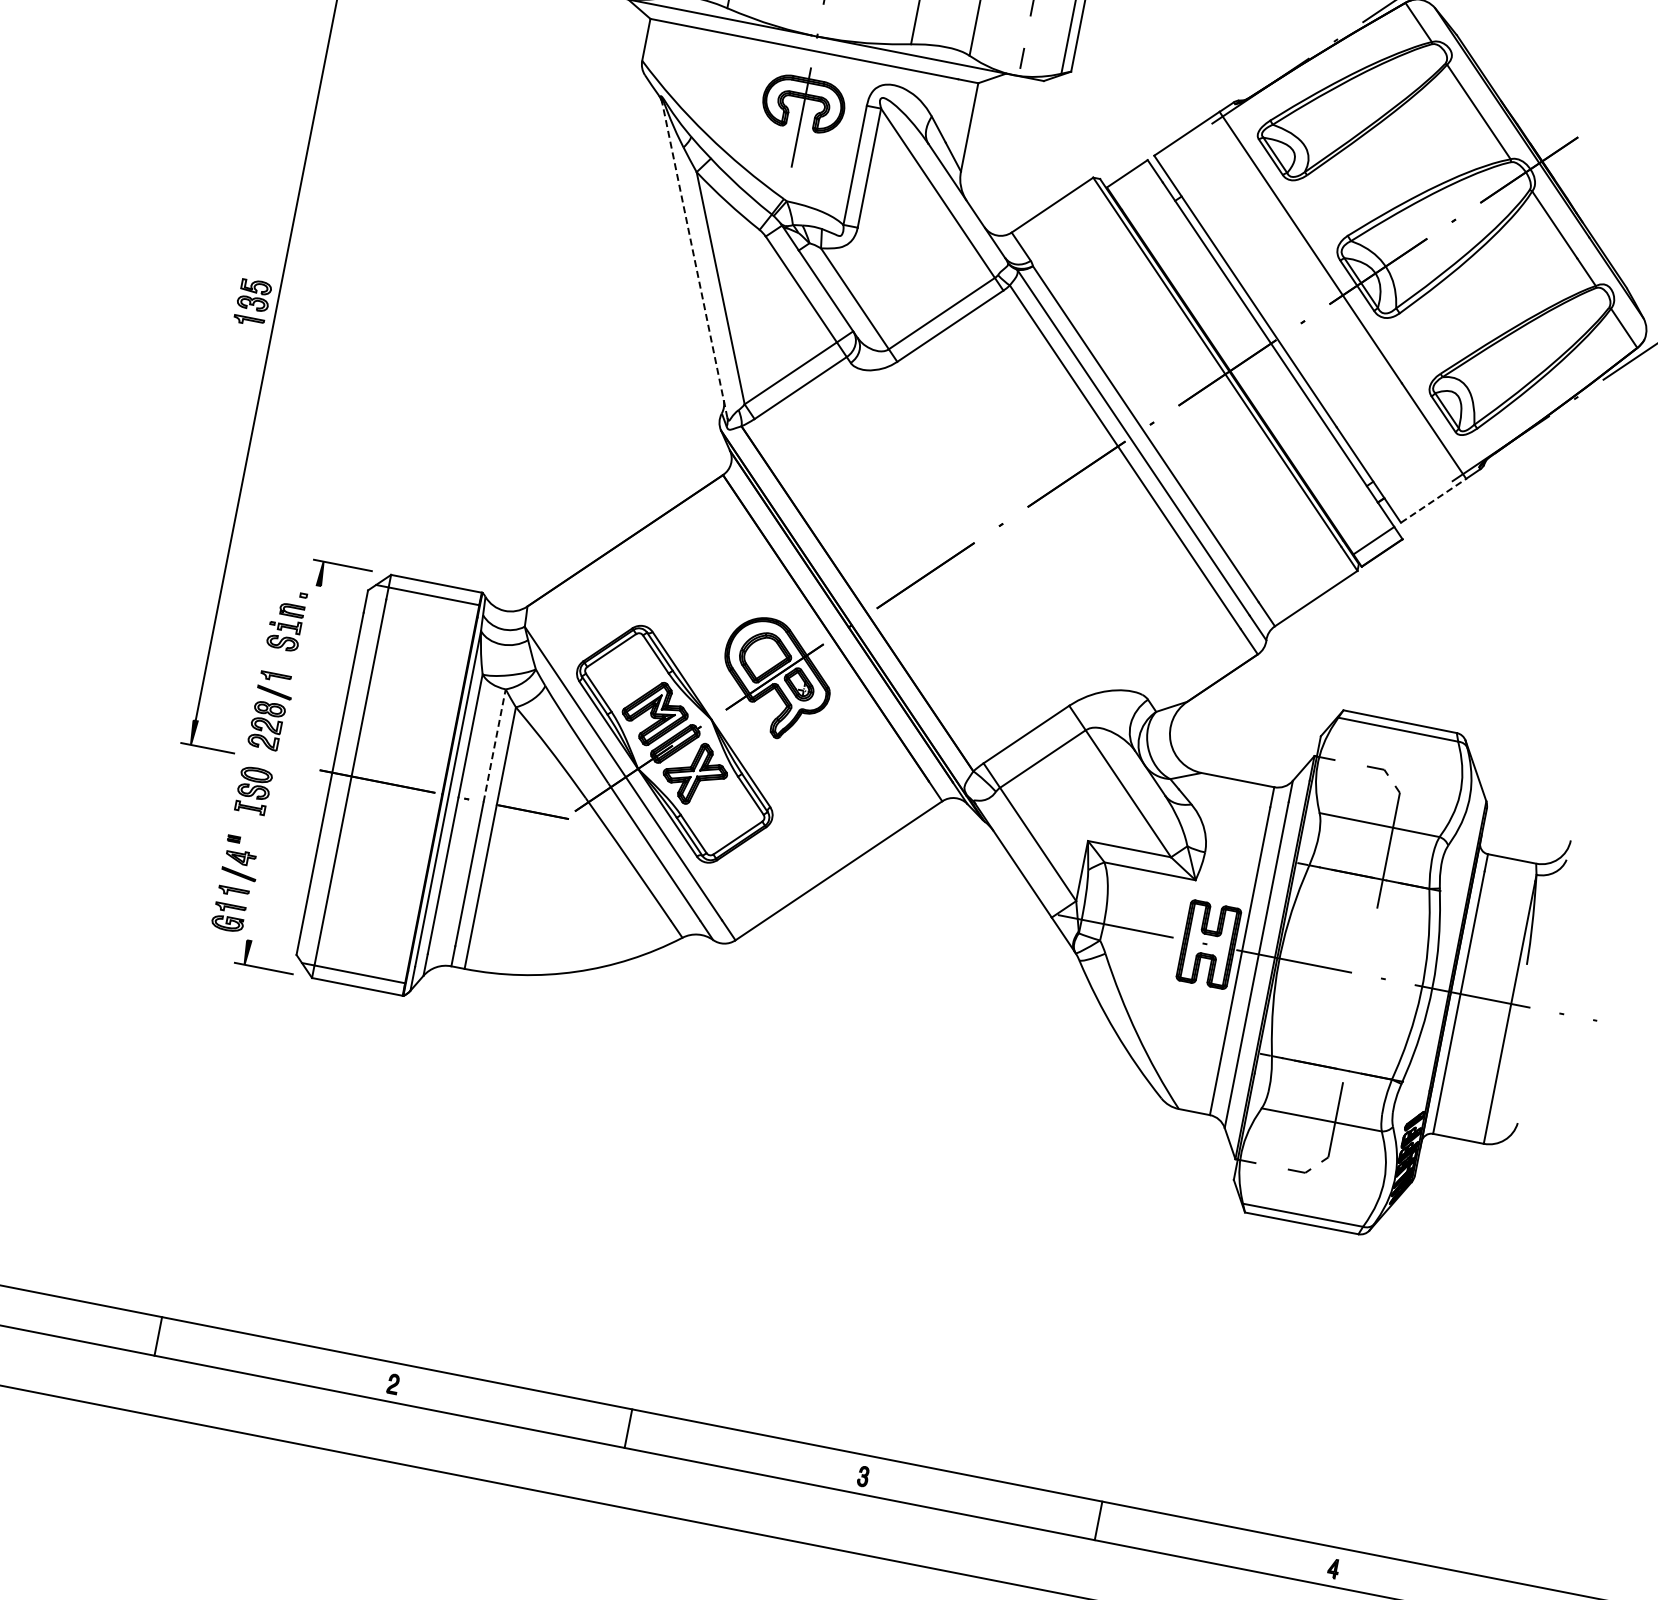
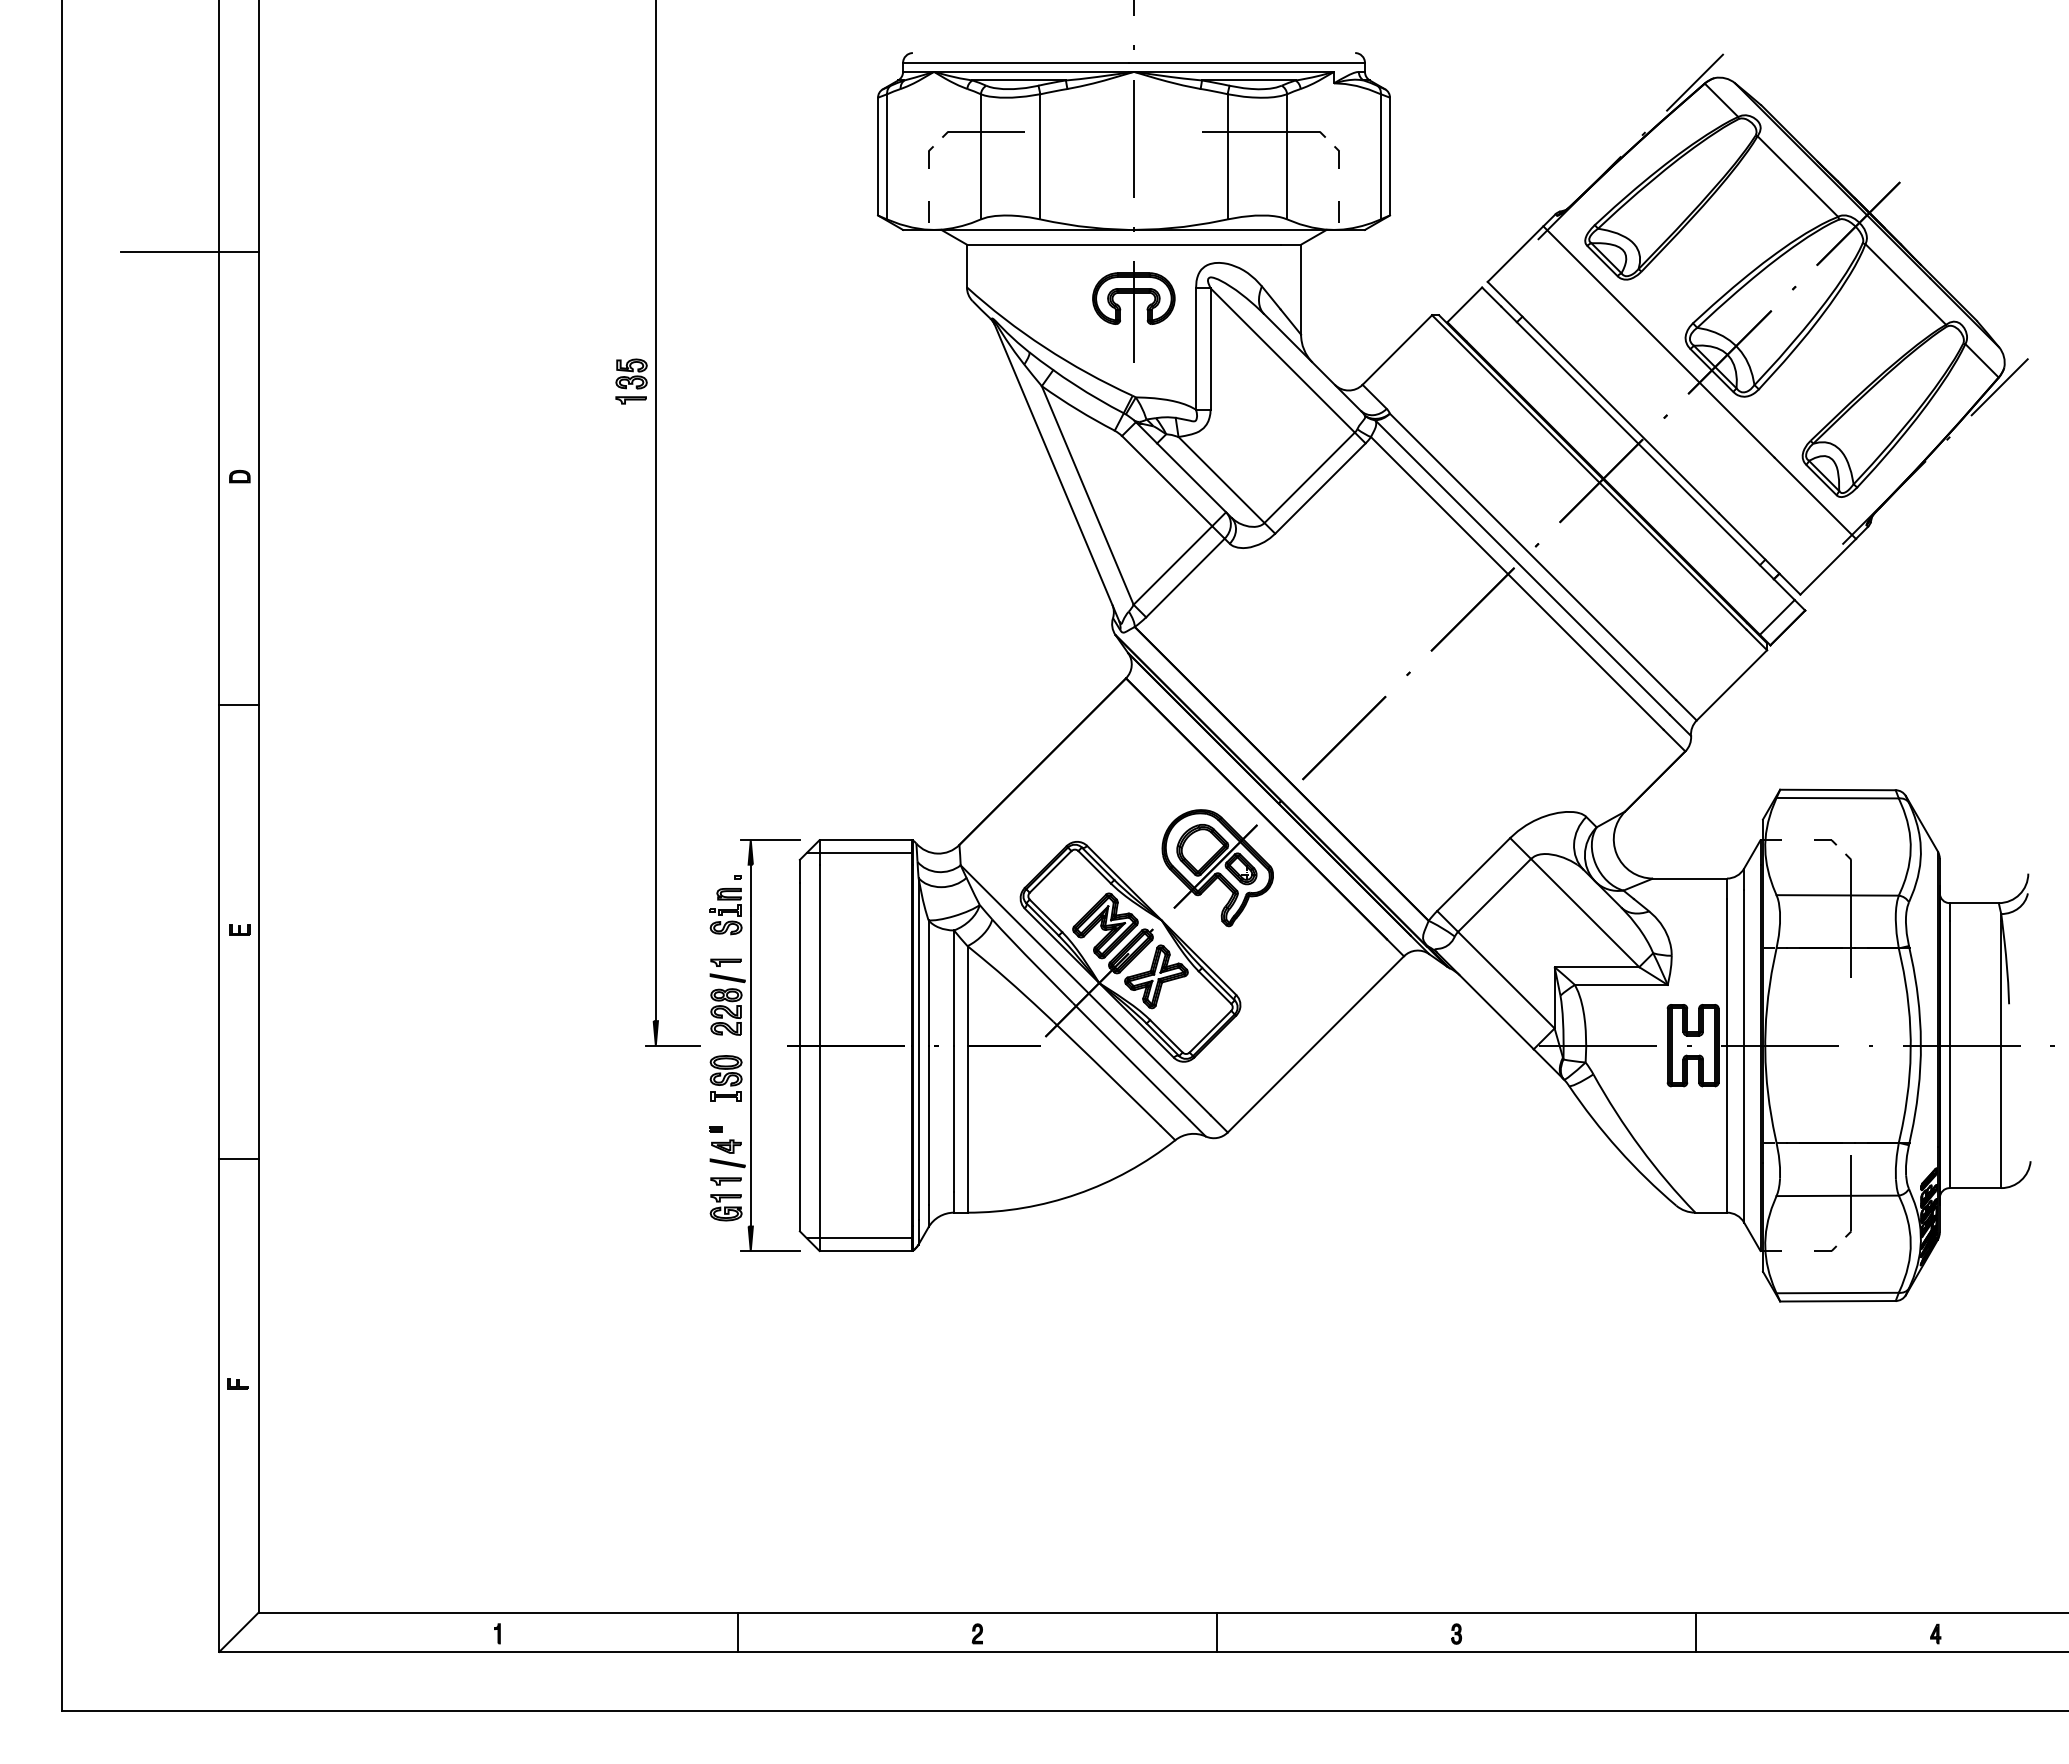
line: (694, 259) -> (1056, 472), dashed -> solid
part: (252, 302) -> (631, 381), moved
line: (1433, 500) -> (1828, 566), dashed -> solid
line: (495, 746) -> (954, 988), dashed -> solid
line: (283, 763) -> (750, 1045), added

